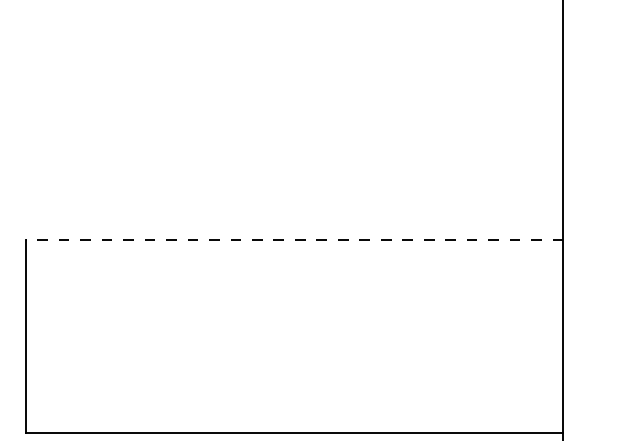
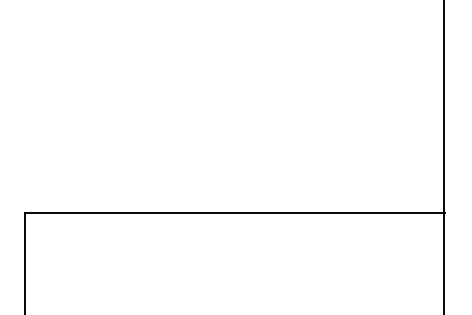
line: (294, 240) -> (234, 213), dashed -> solid

